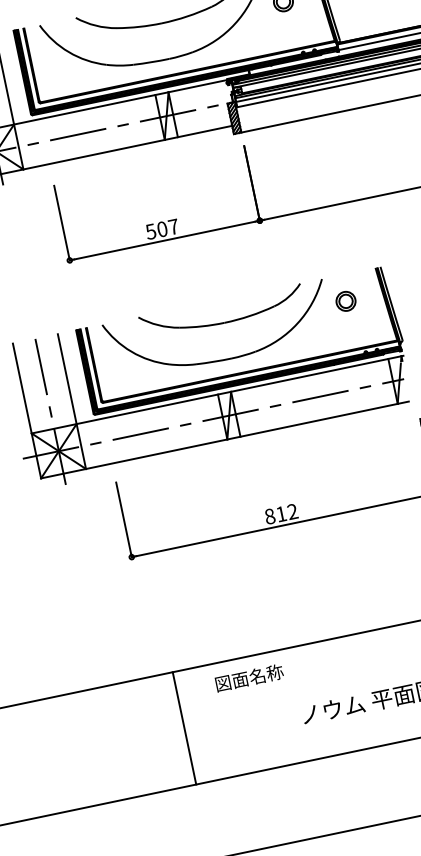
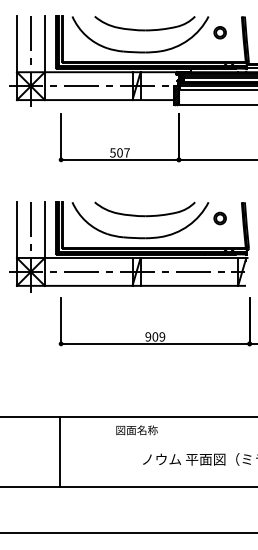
text: (281, 513) -> (155, 336), 812 -> 909
text: (248, 678) -> (136, 430), moved
line: (185, 728) -> (60, 452), moved

